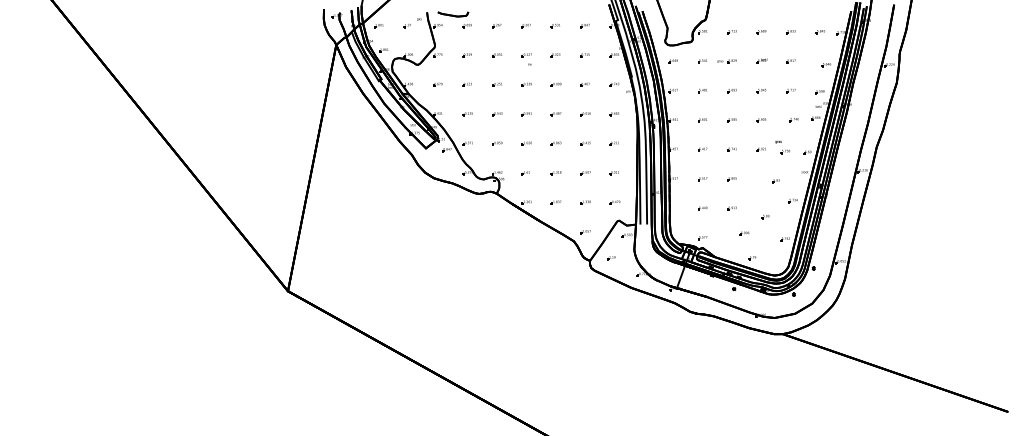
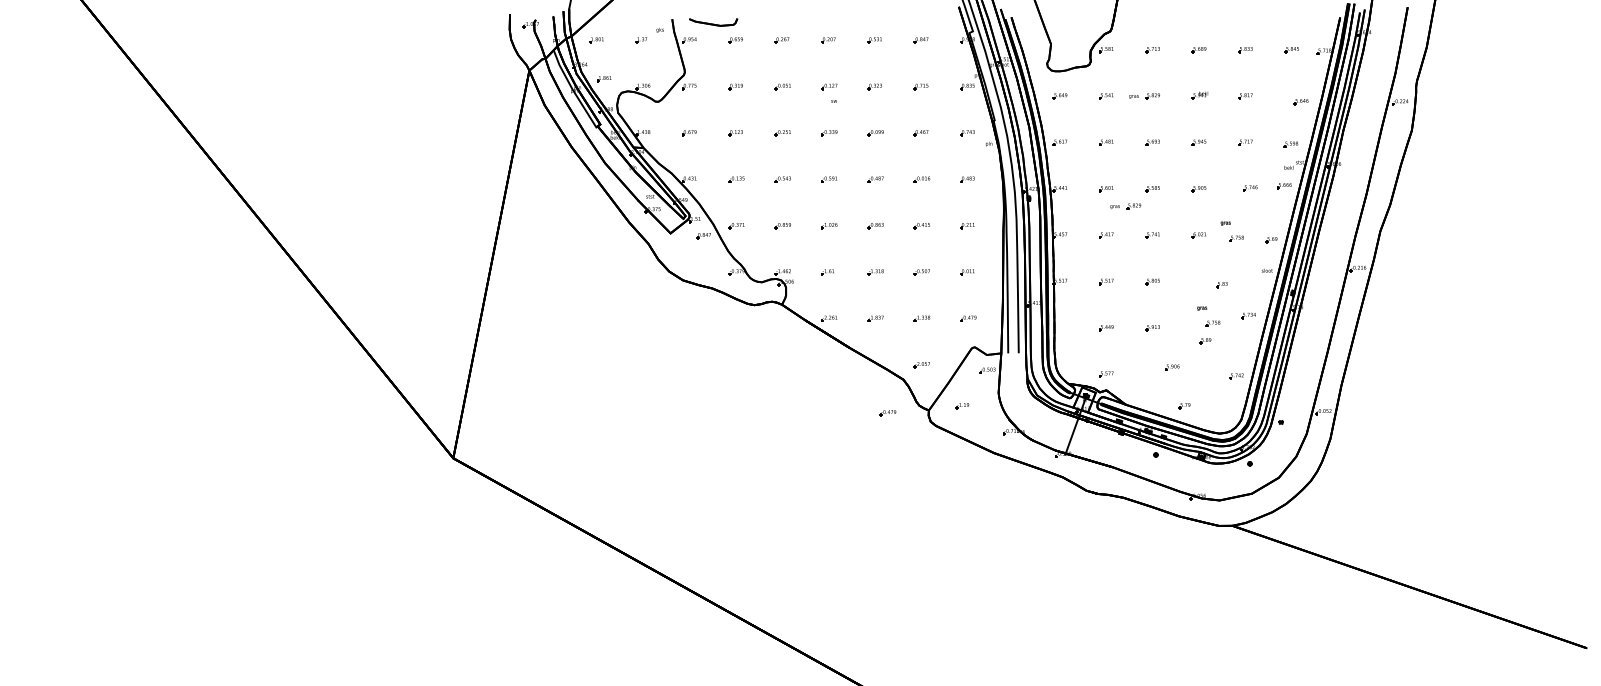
part: (714, 131) -> (1124, 206), added
part: (767, 201) -> (1208, 317), added
part: (563, 262) -> (887, 413), added

